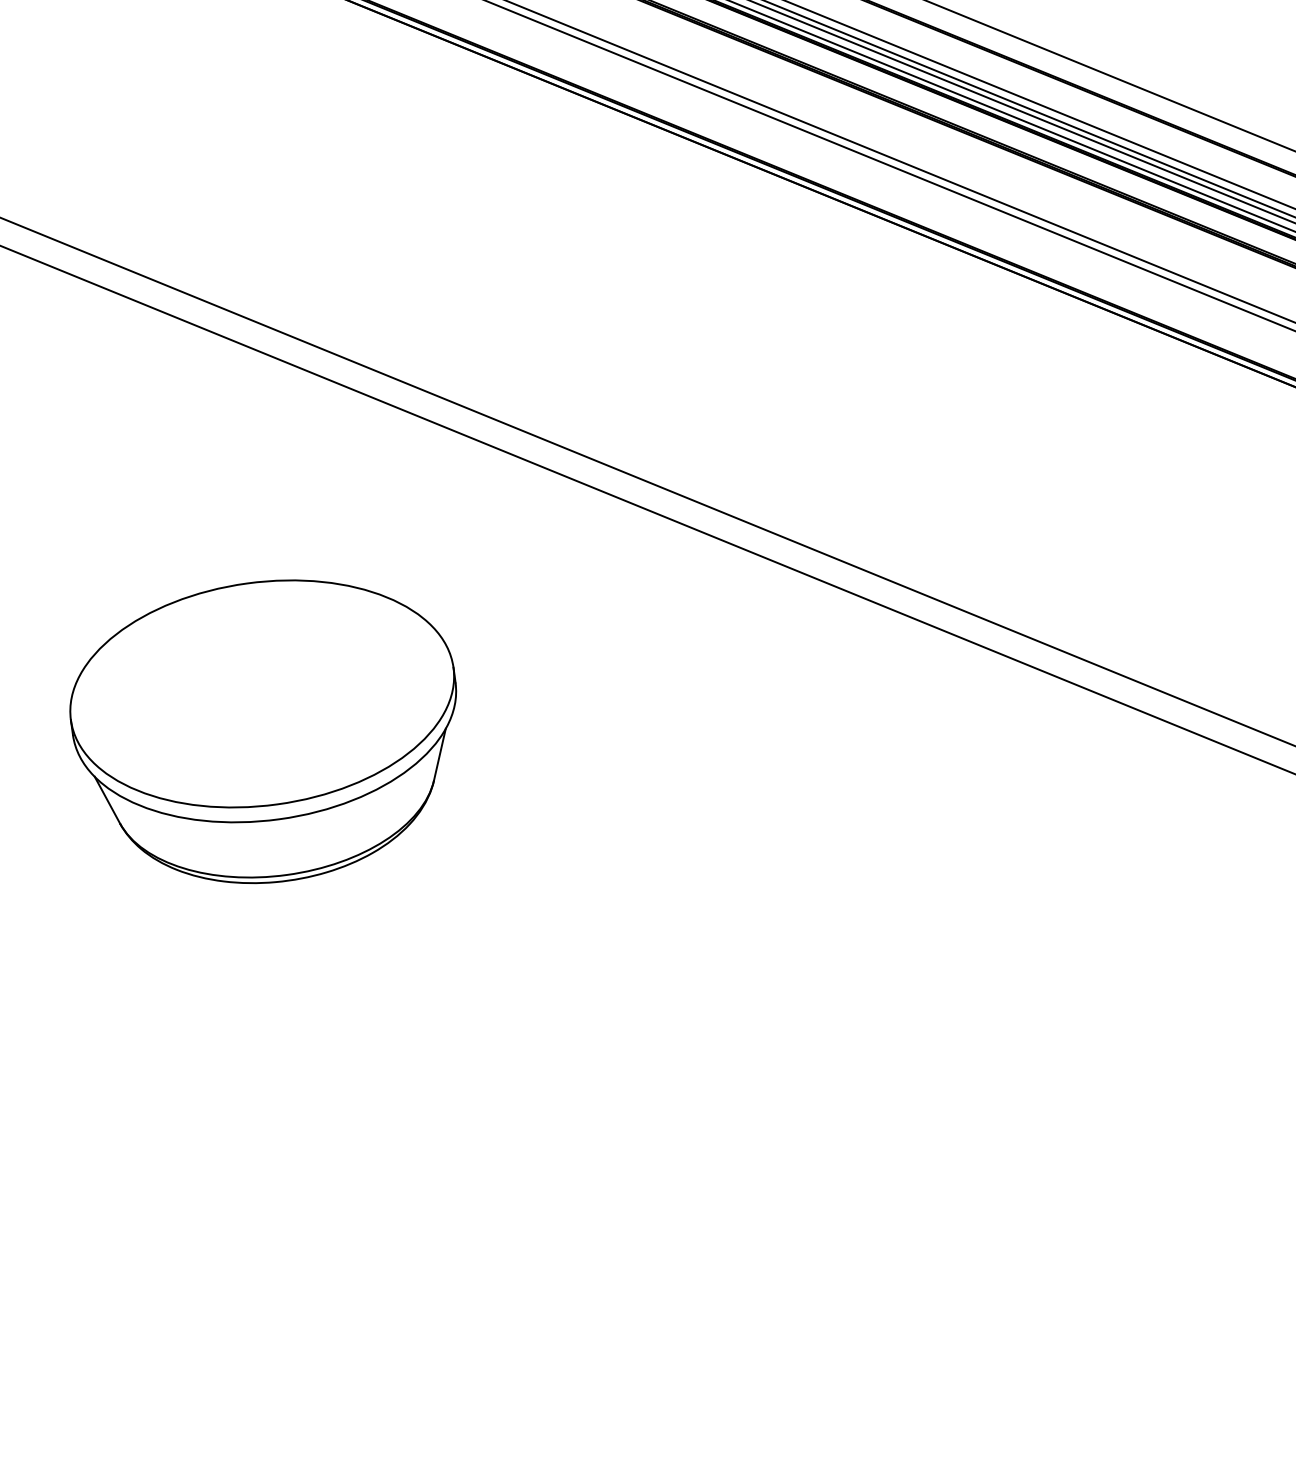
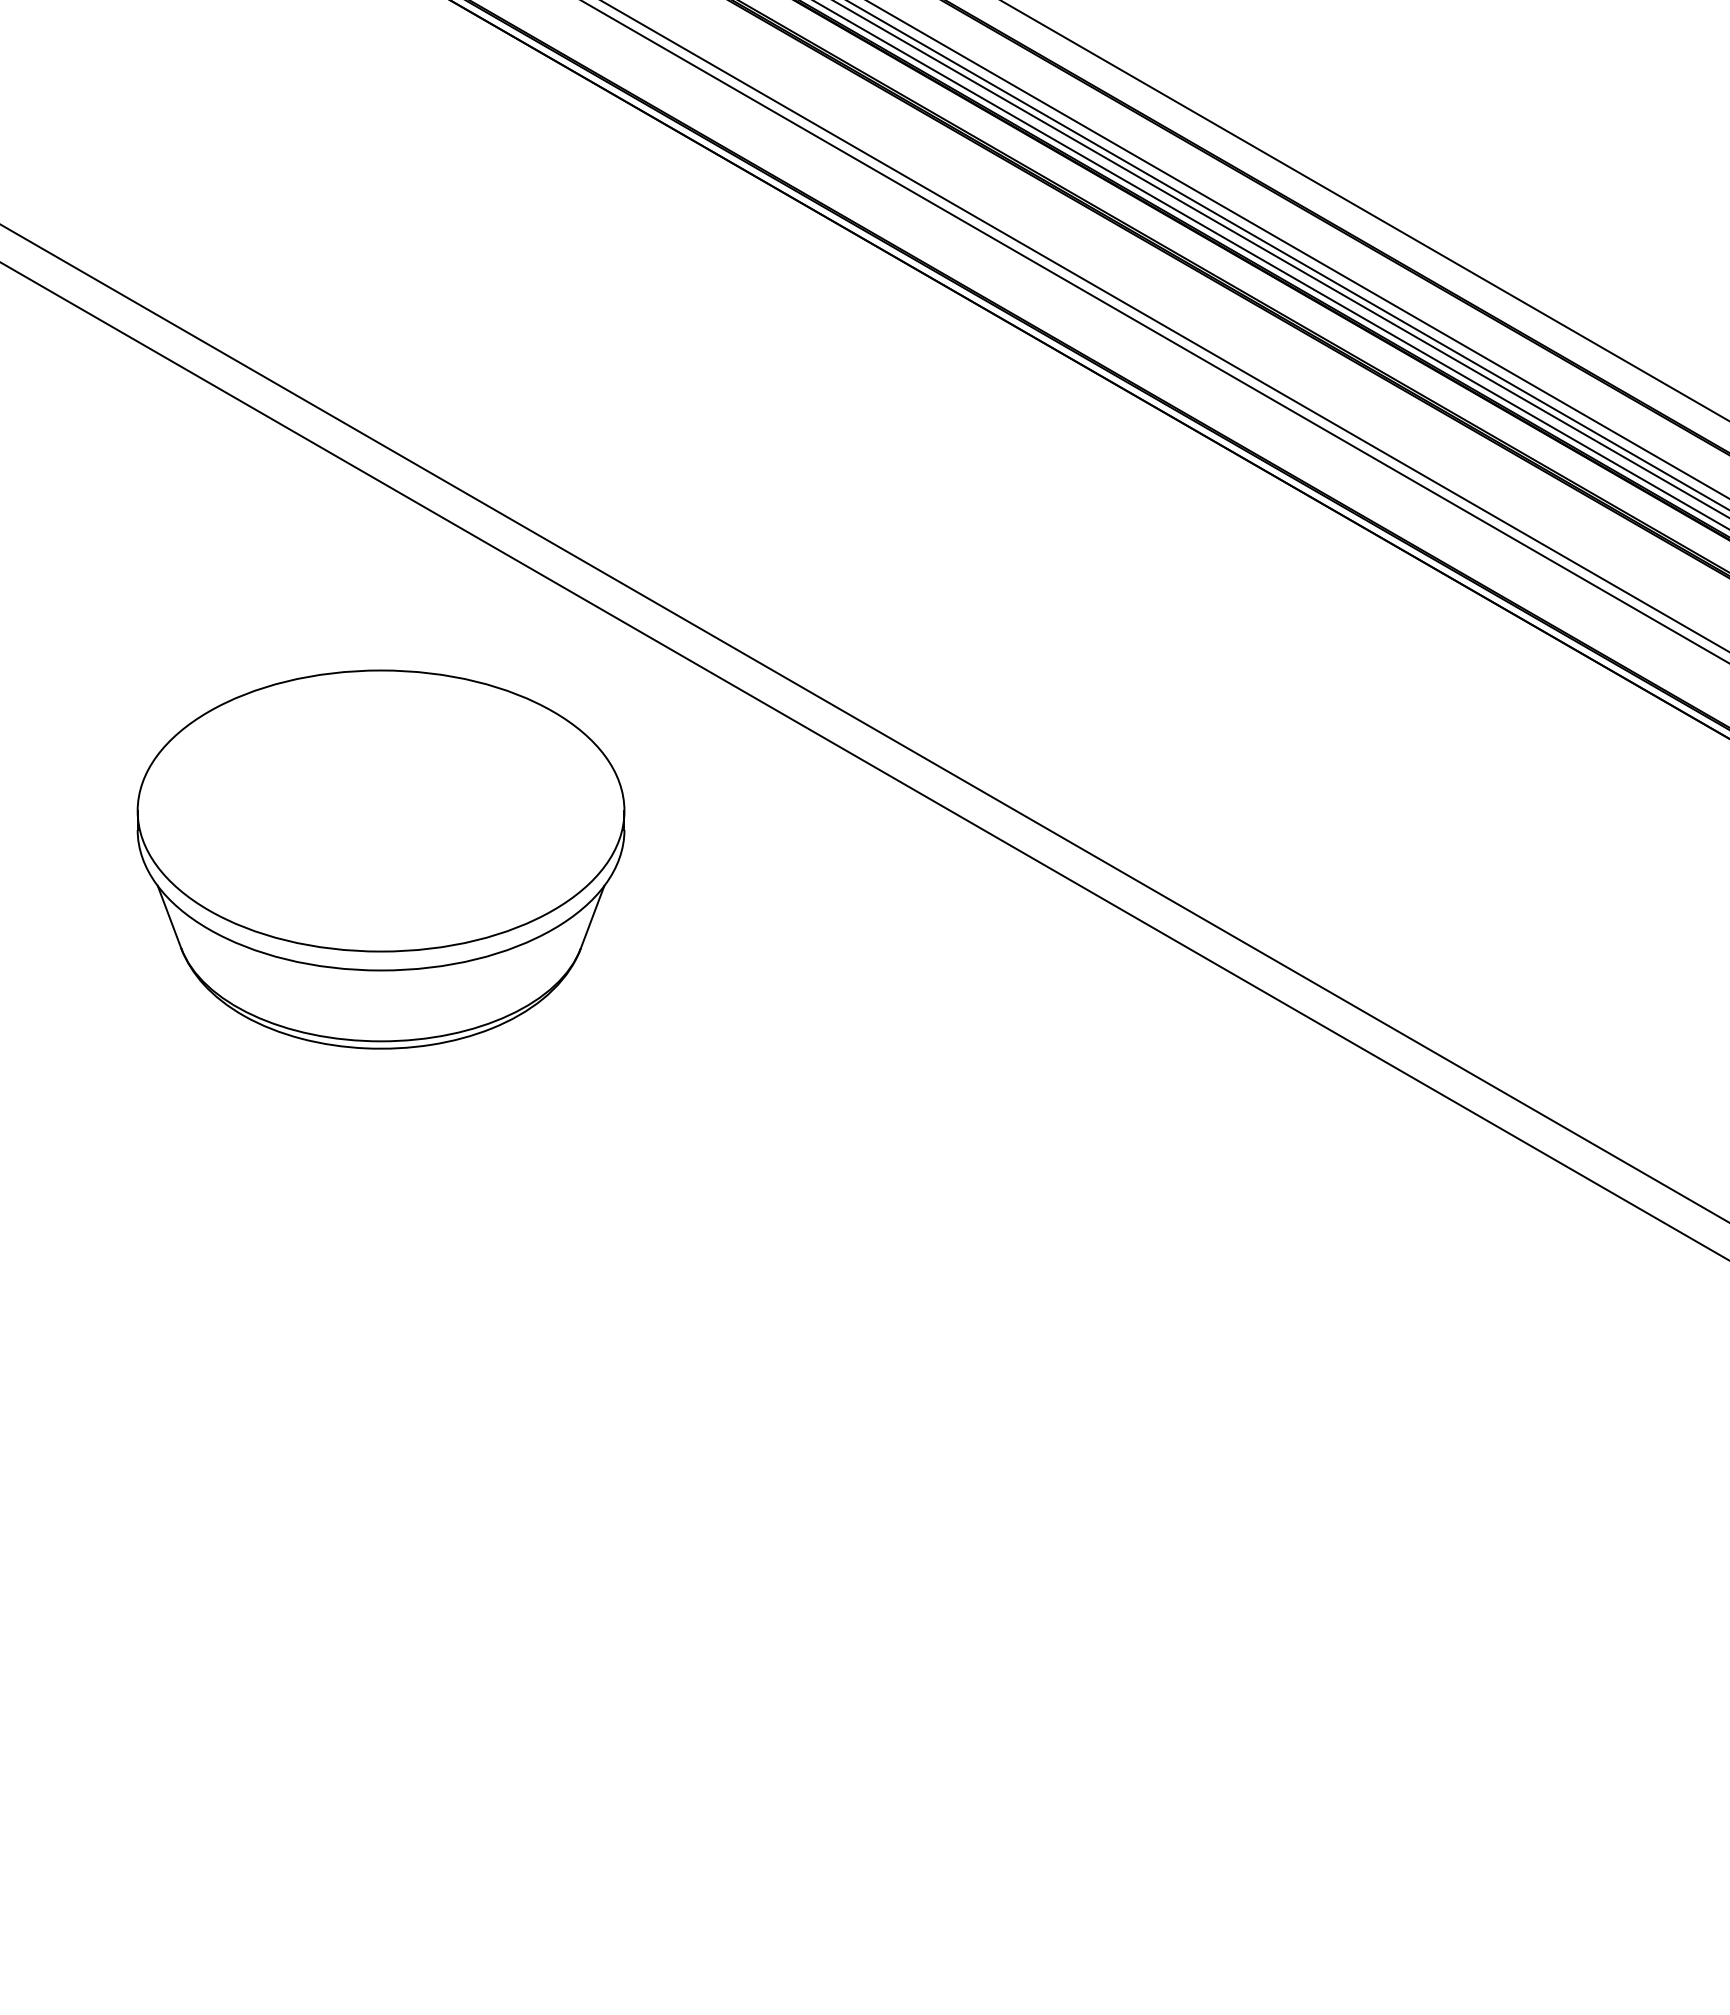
part: (267, 732) -> (380, 859), moved

